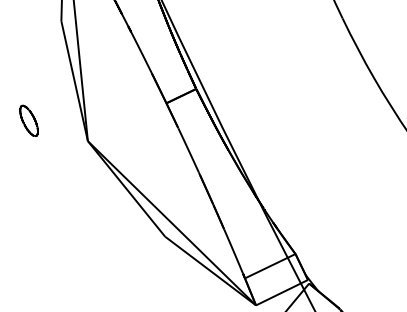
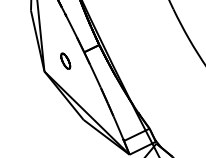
part: (28, 119) -> (65, 60), moved

